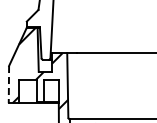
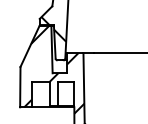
hatch: (39, 30) -> (53, 28), added
line: (8, 84) -> (19, 87), dashed -> solid

